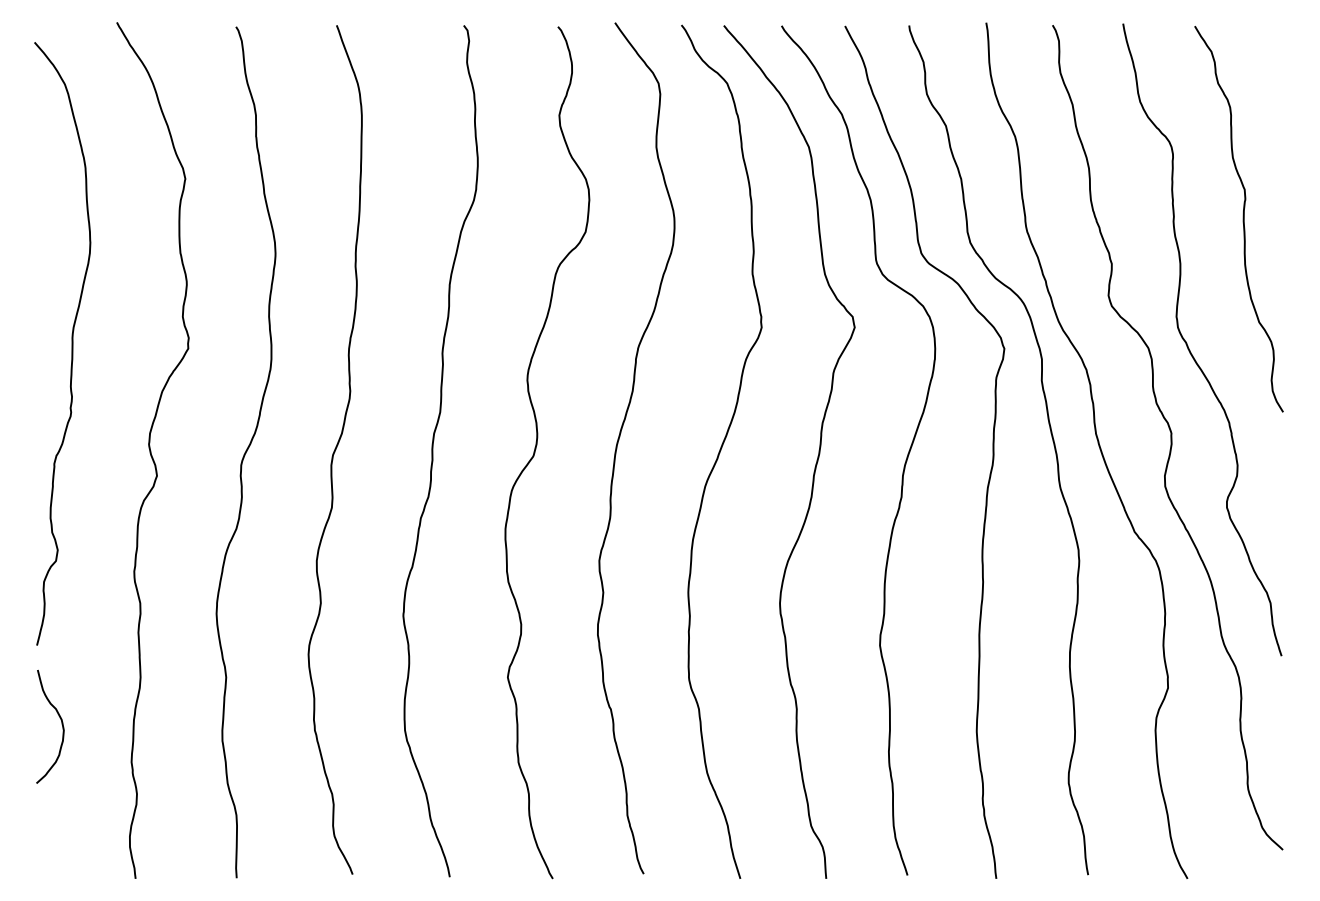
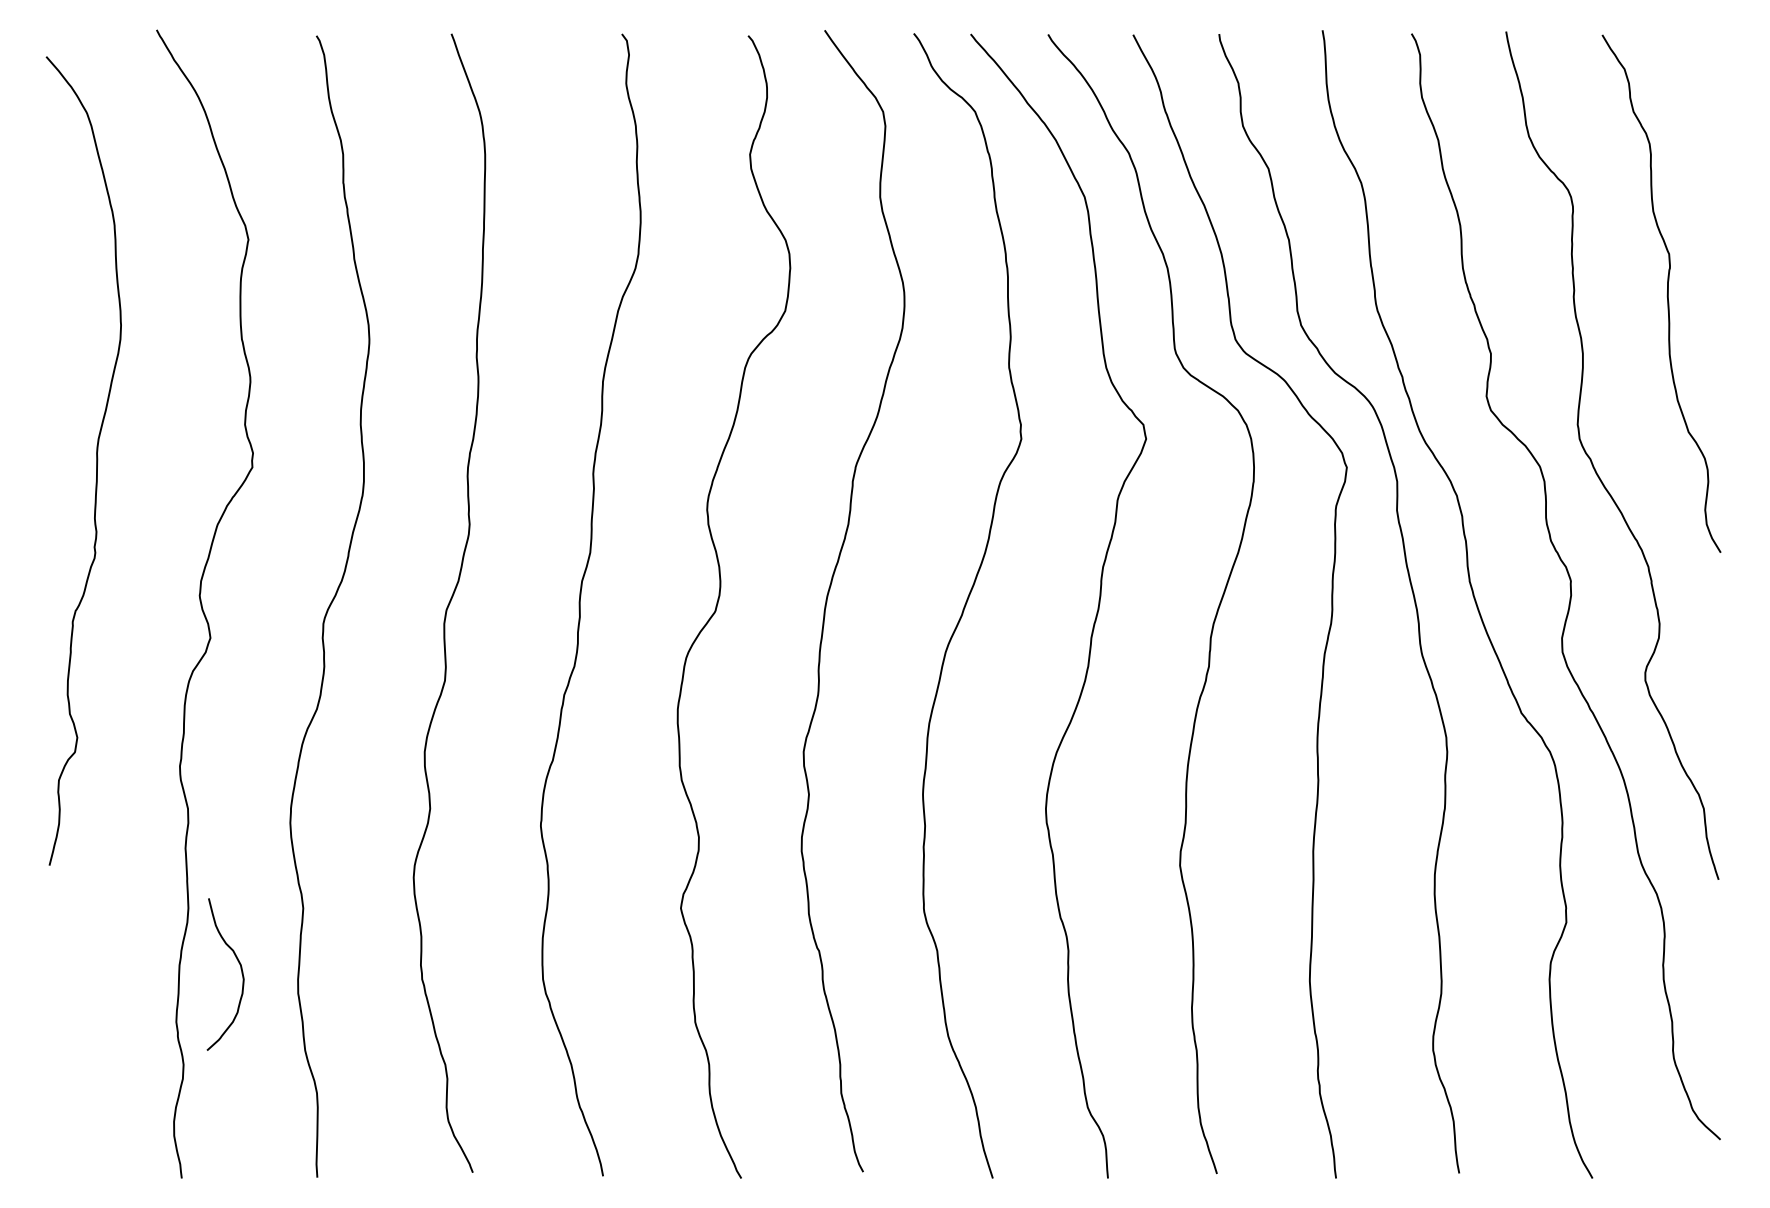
curve: (61, 724) -> (240, 971), moved

